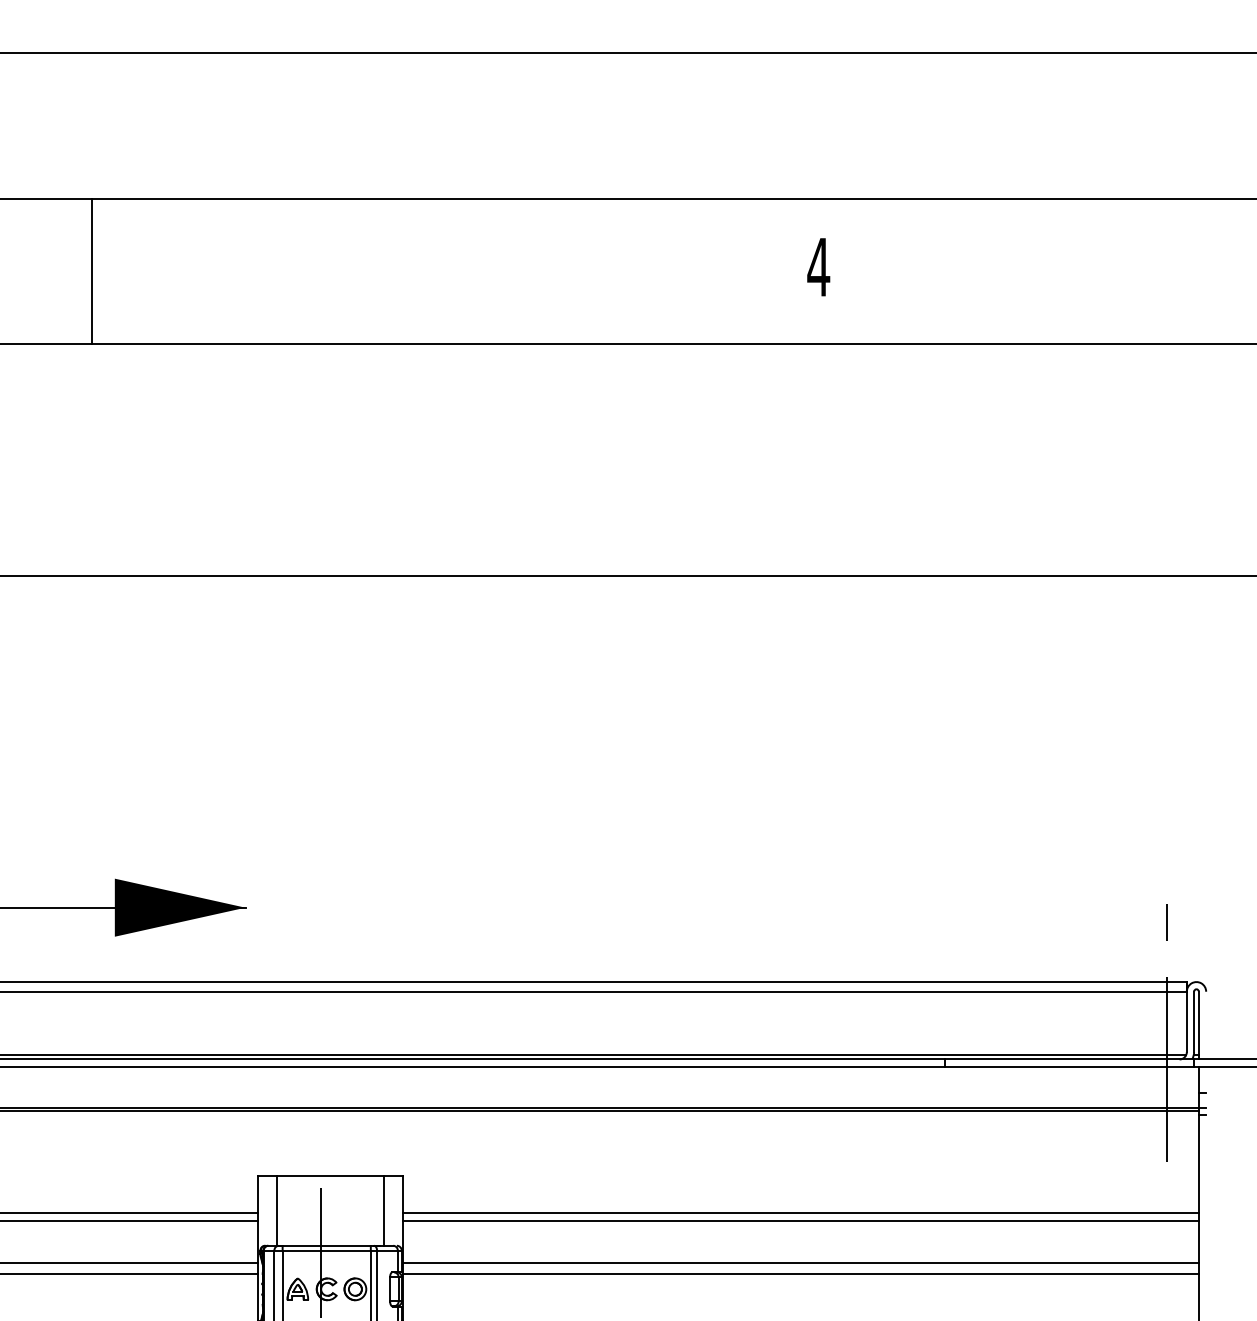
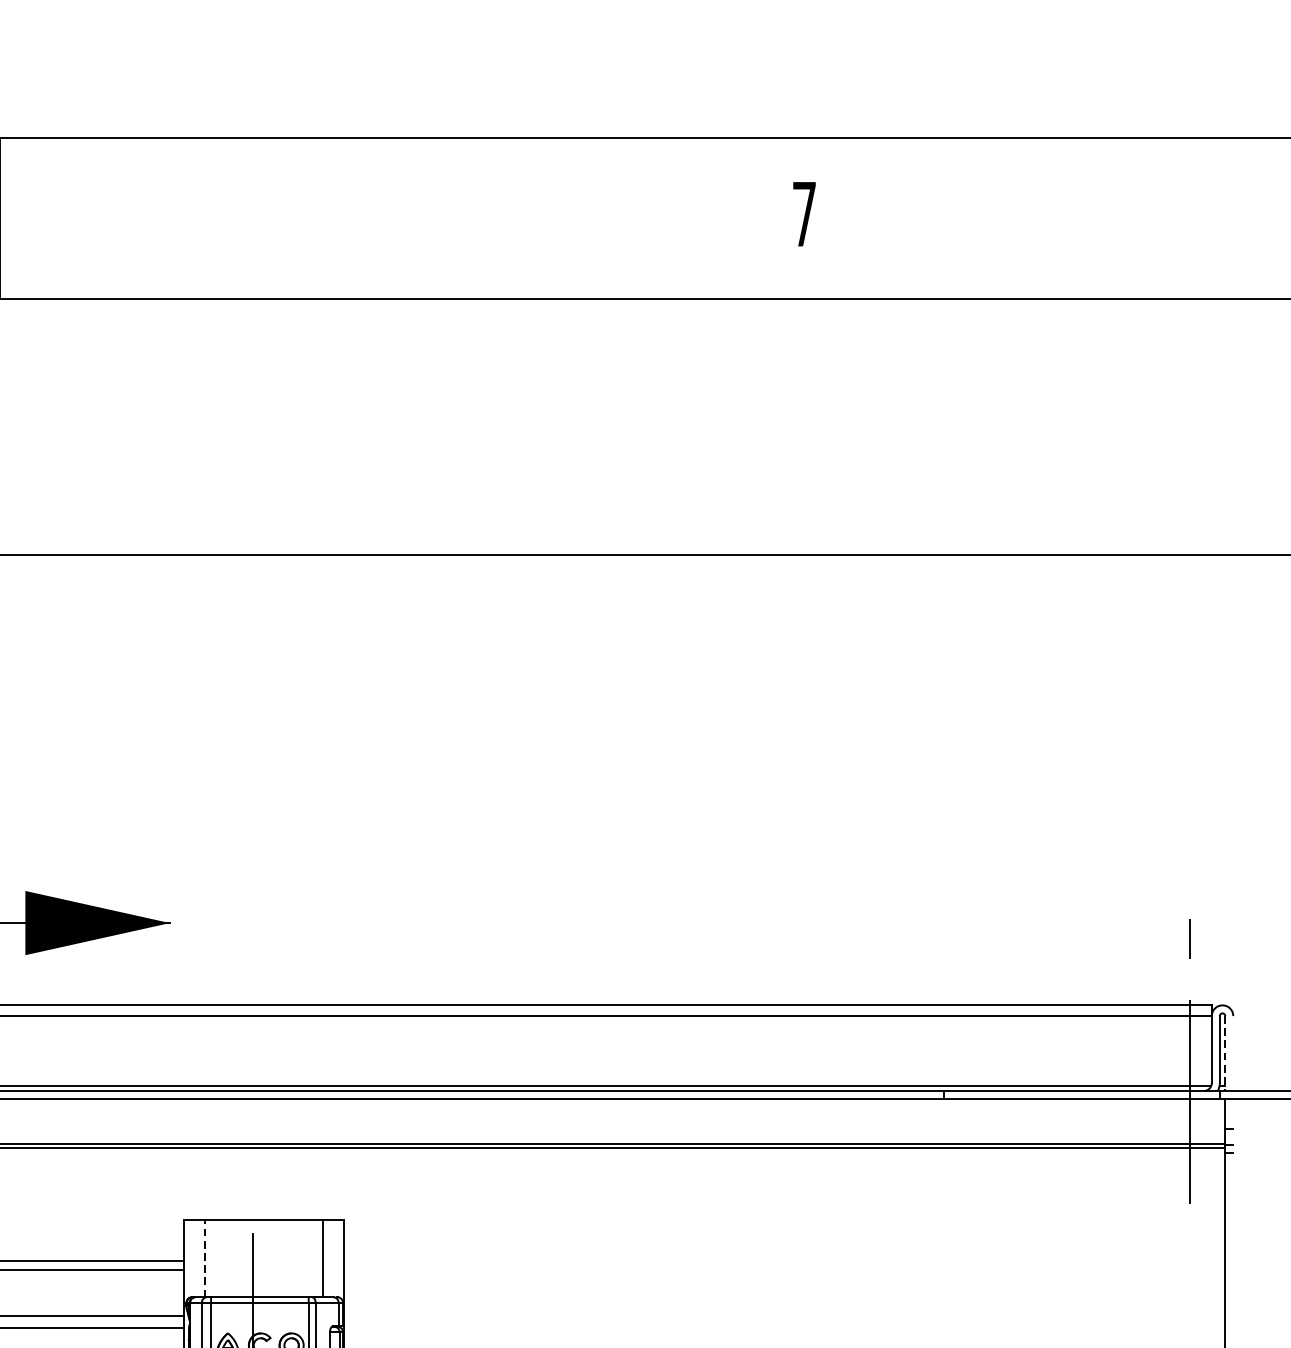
text: (818, 267) -> (804, 214), 4 -> 7
line: (1198, 1025) -> (1224, 1053), solid -> dashed
line: (277, 1210) -> (205, 1258), solid -> dashed
line: (800, 1212) -> (784, 1260), removed
line: (800, 1221) -> (784, 1270), removed
line: (800, 1263) -> (784, 1316), removed
line: (800, 1273) -> (784, 1327), removed

